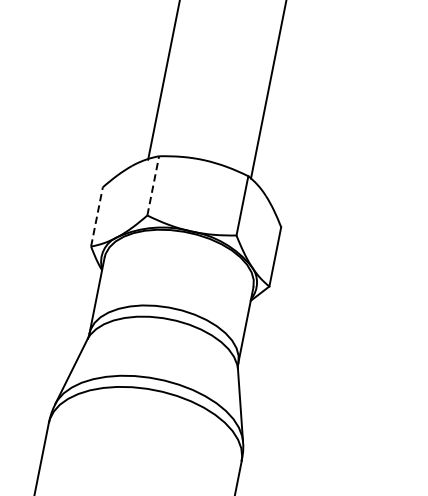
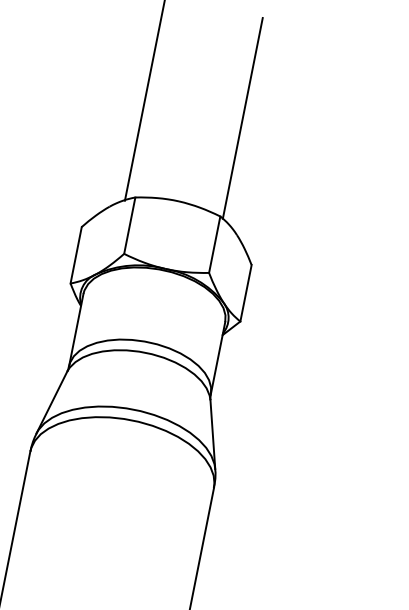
line: (152, 185) -> (129, 225), dashed -> solid
line: (97, 217) -> (76, 255), dashed -> solid

